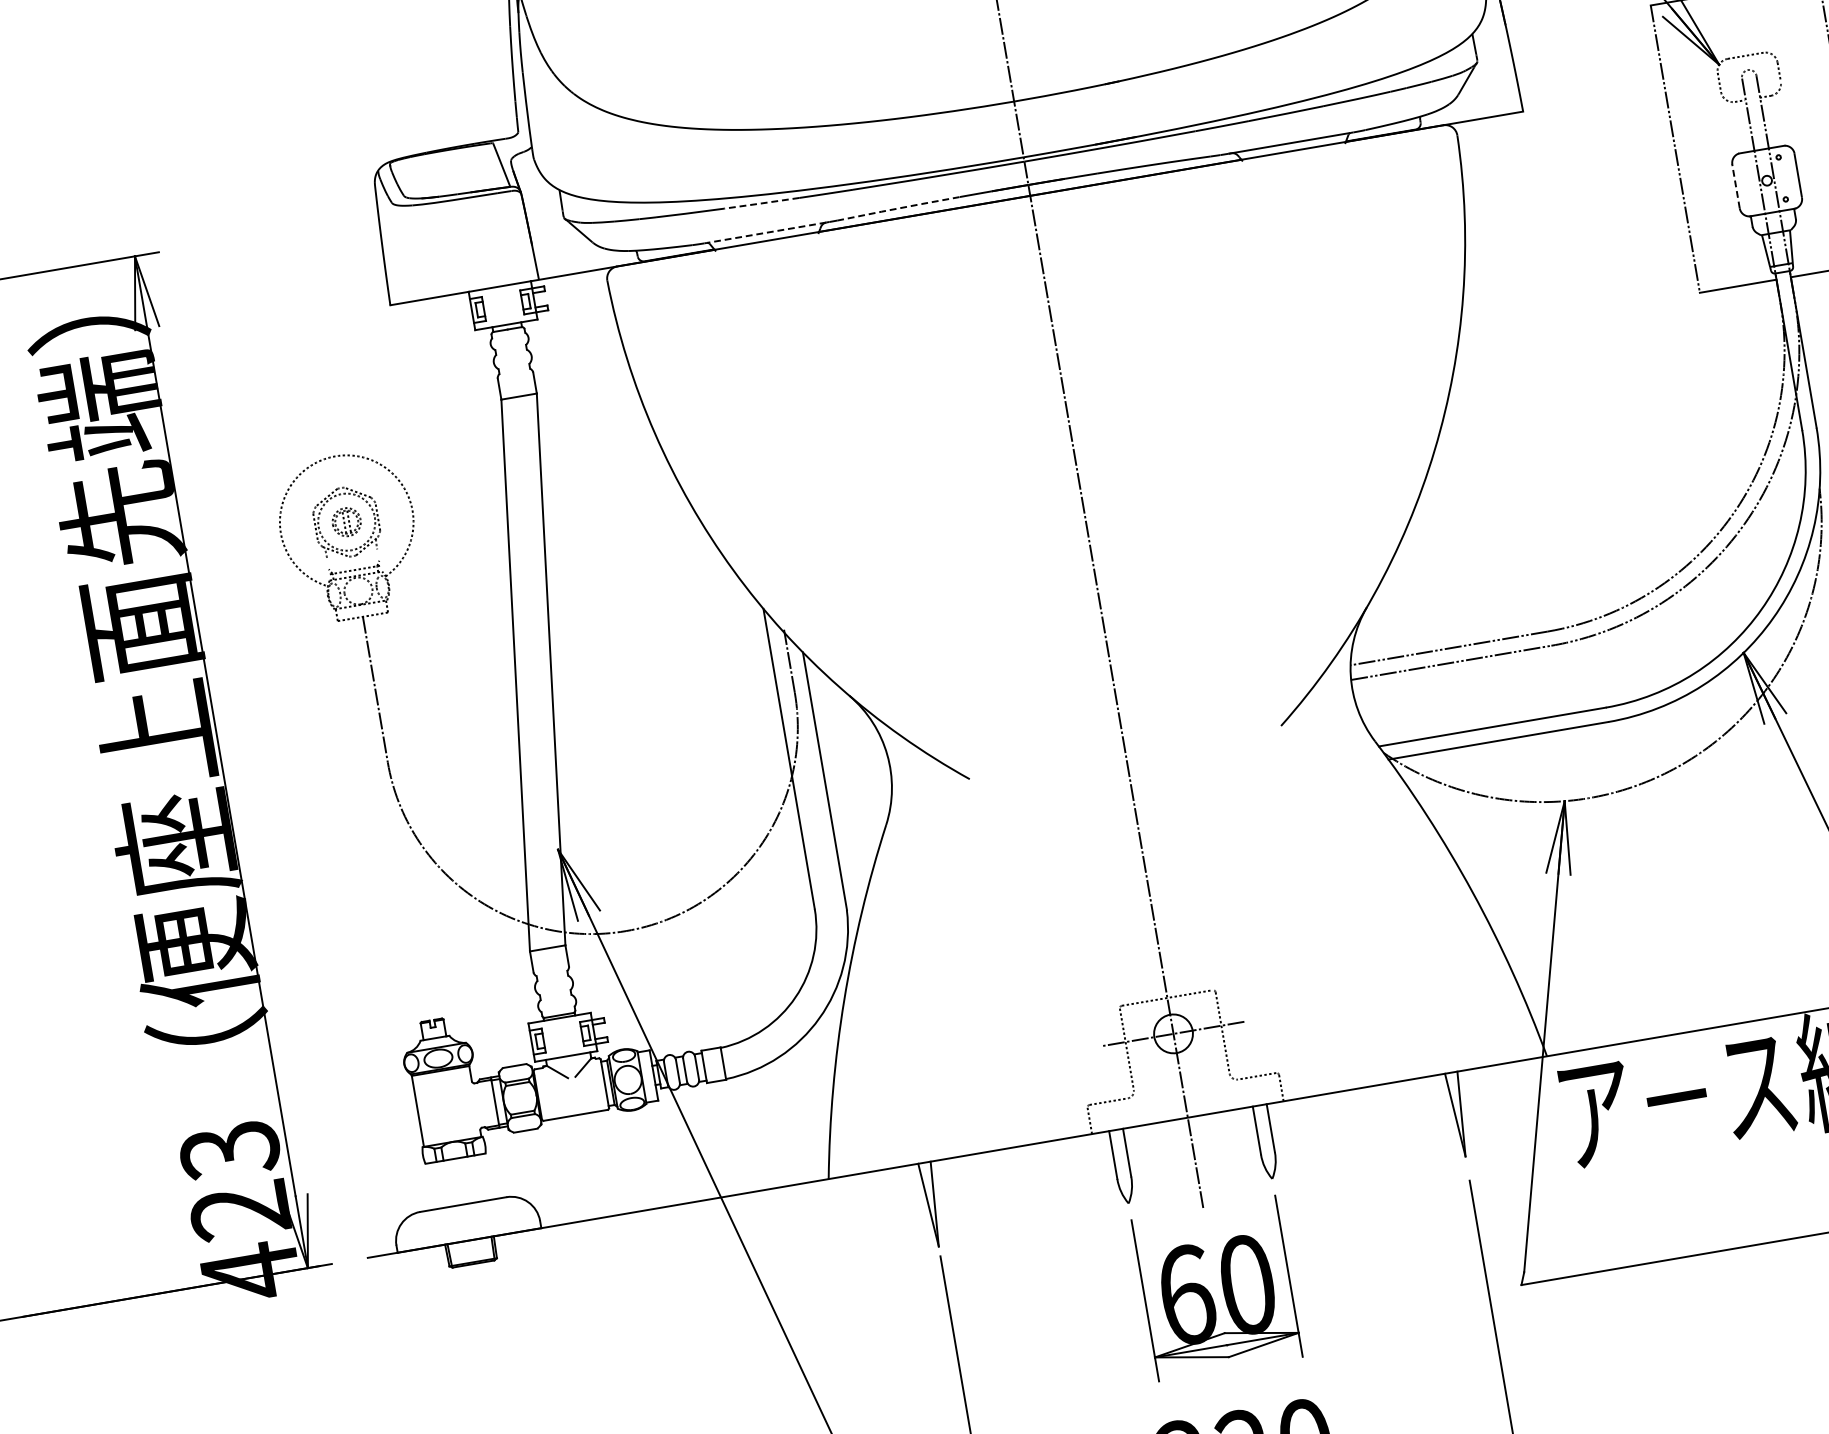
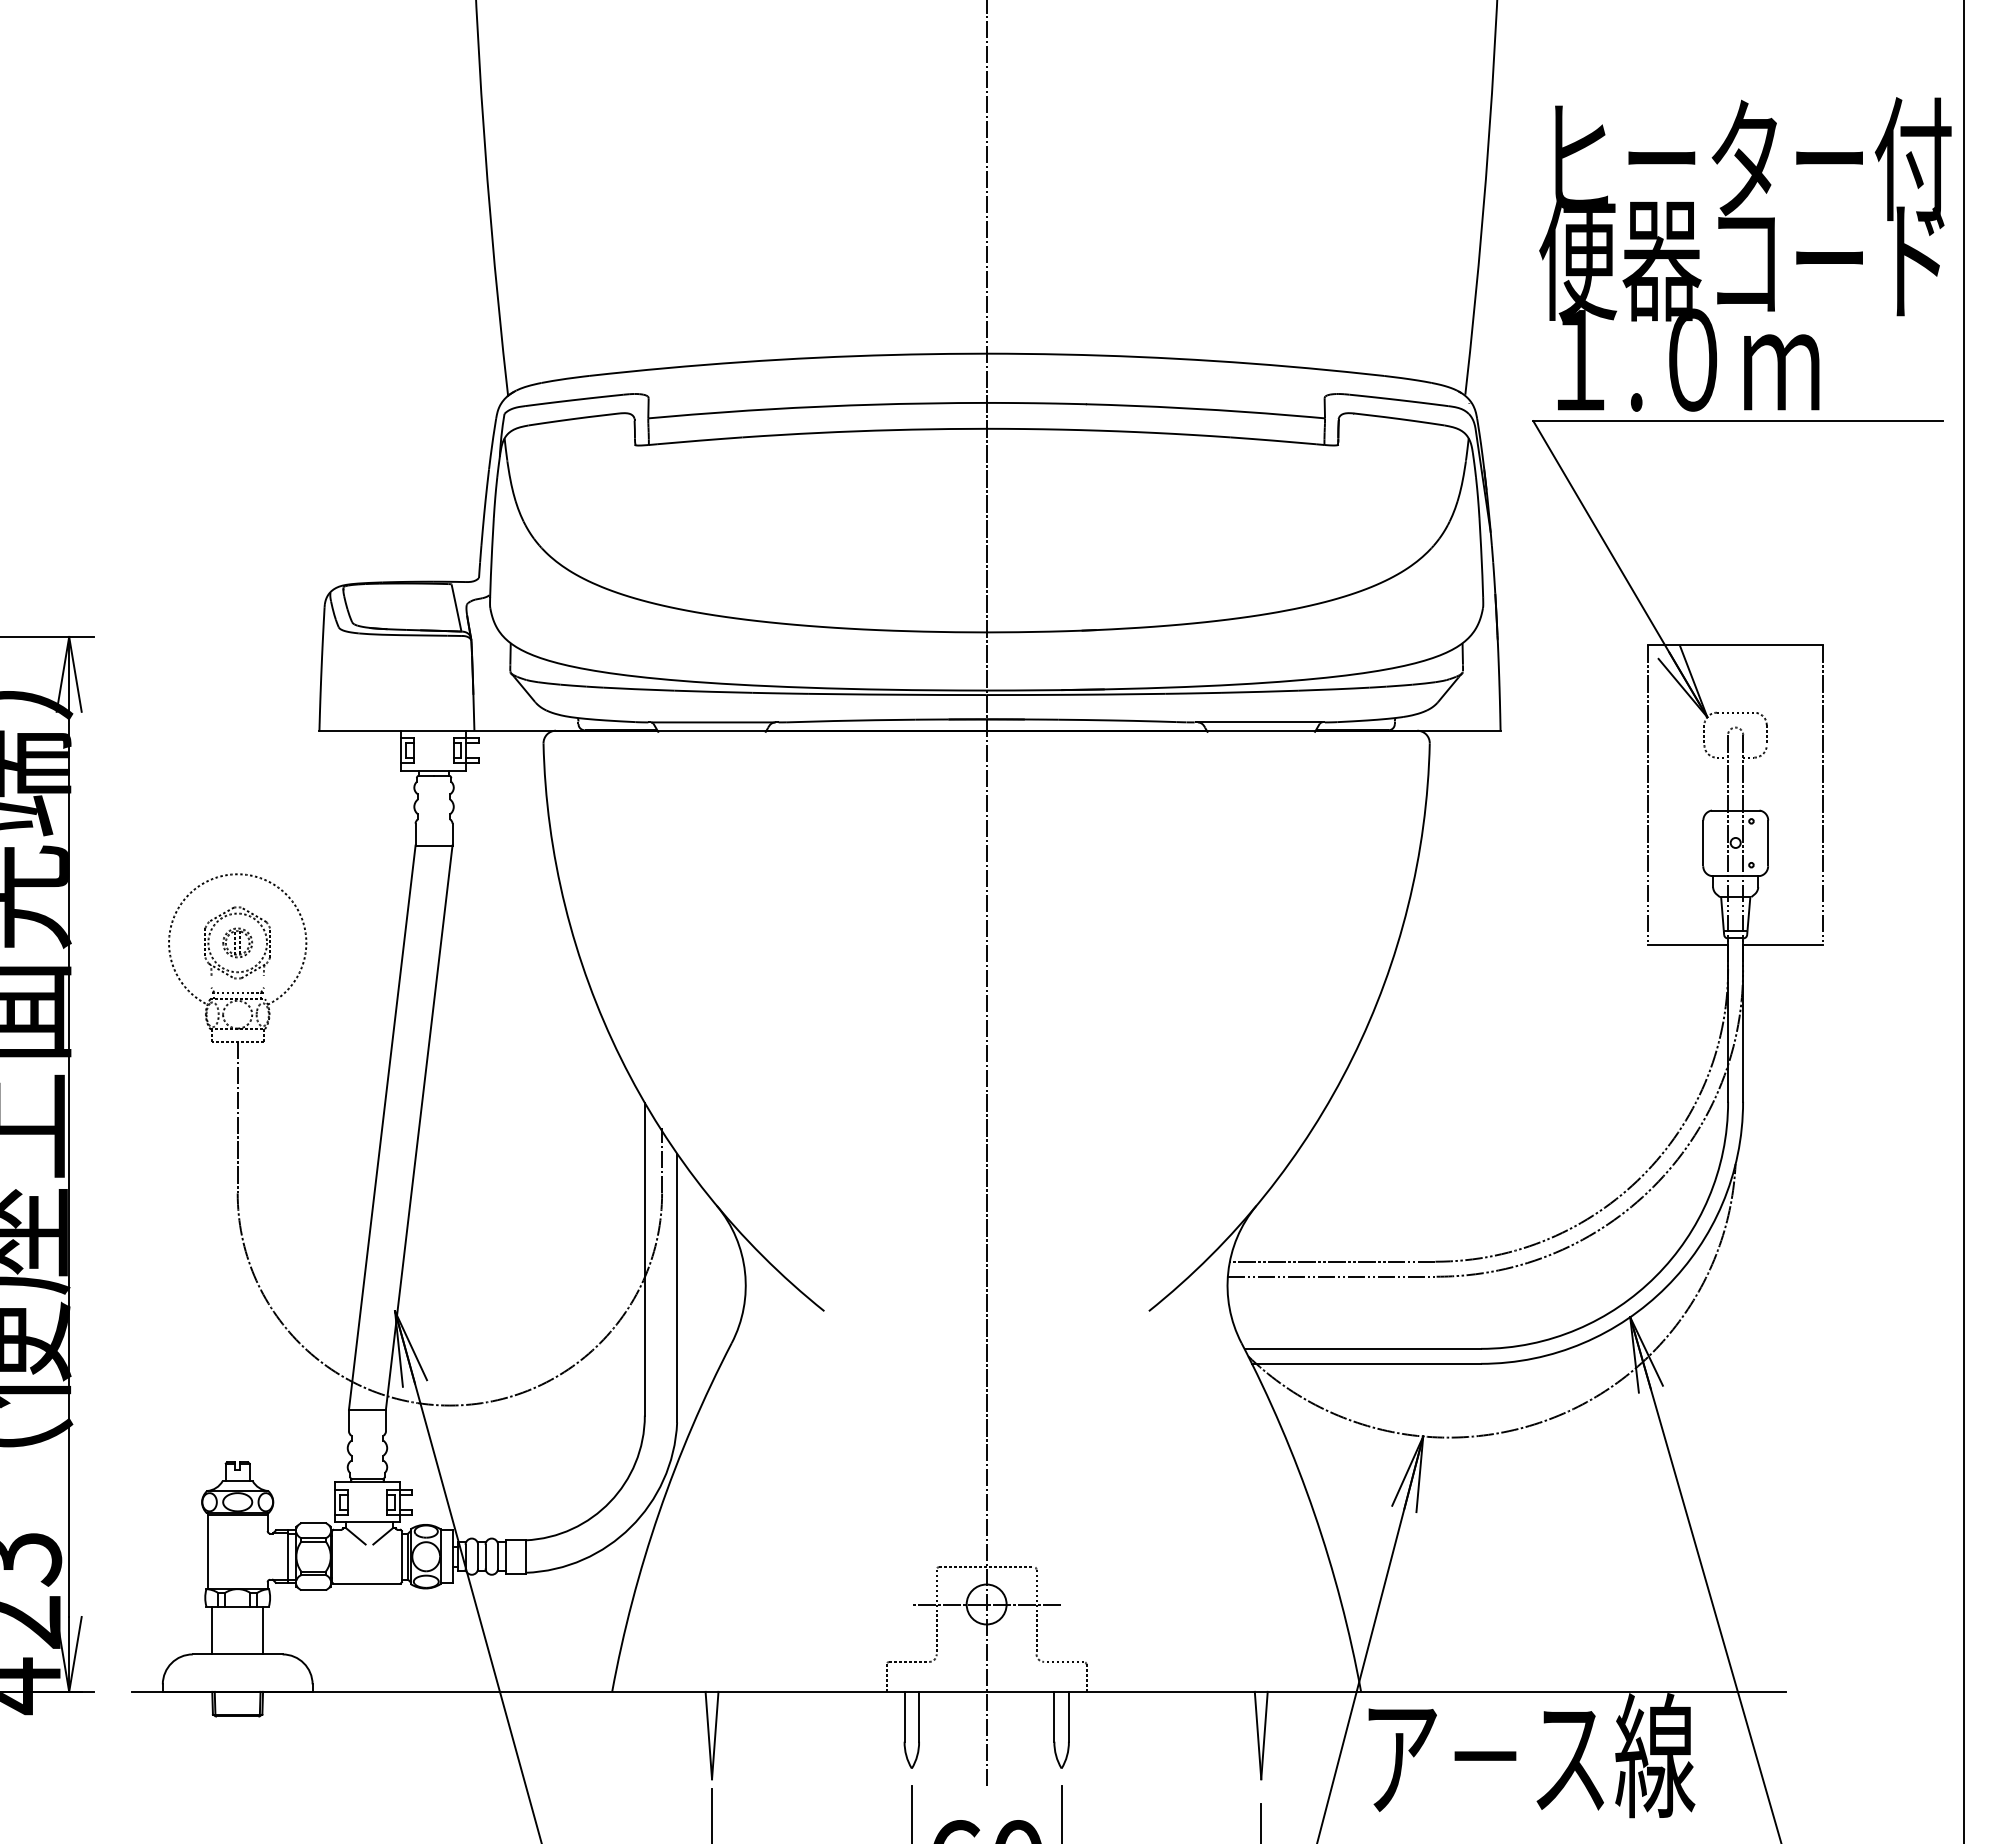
line: (1736, 185) -> (1703, 842), dashed -> solid
line: (760, 203) -> (712, 691), dashed -> solid
line: (898, 208) -> (851, 720), dashed -> solid
line: (766, 232) -> (713, 722), dashed -> solid
line: (484, 1177) -> (263, 1630), added
line: (435, 1185) -> (212, 1630), added

